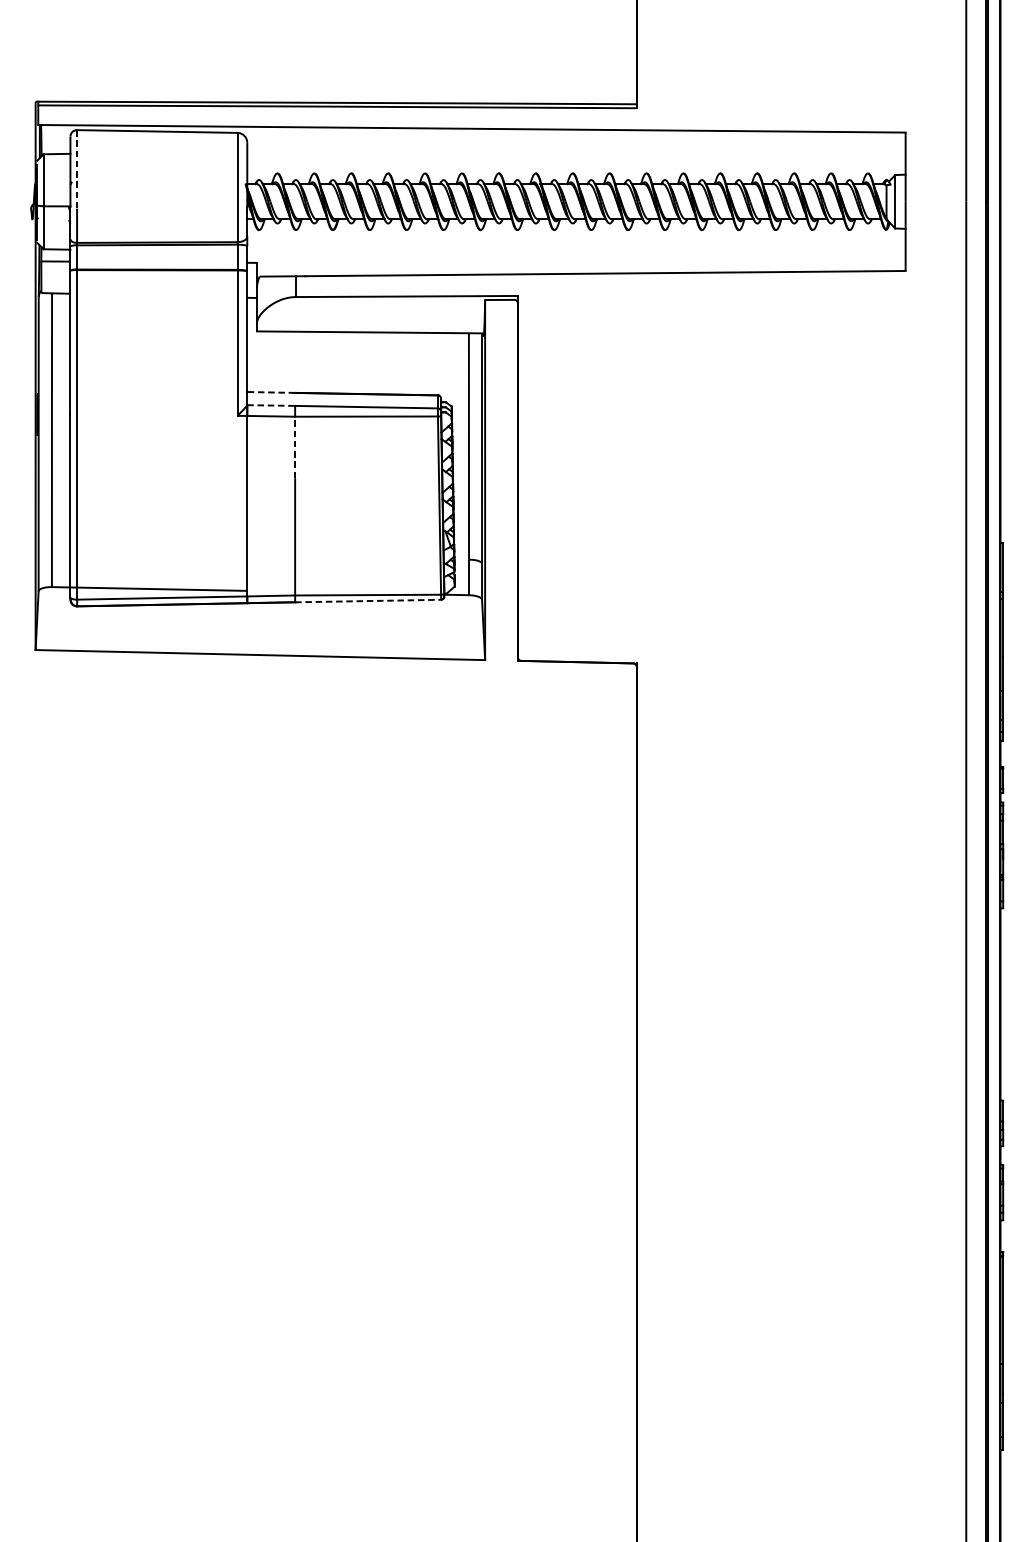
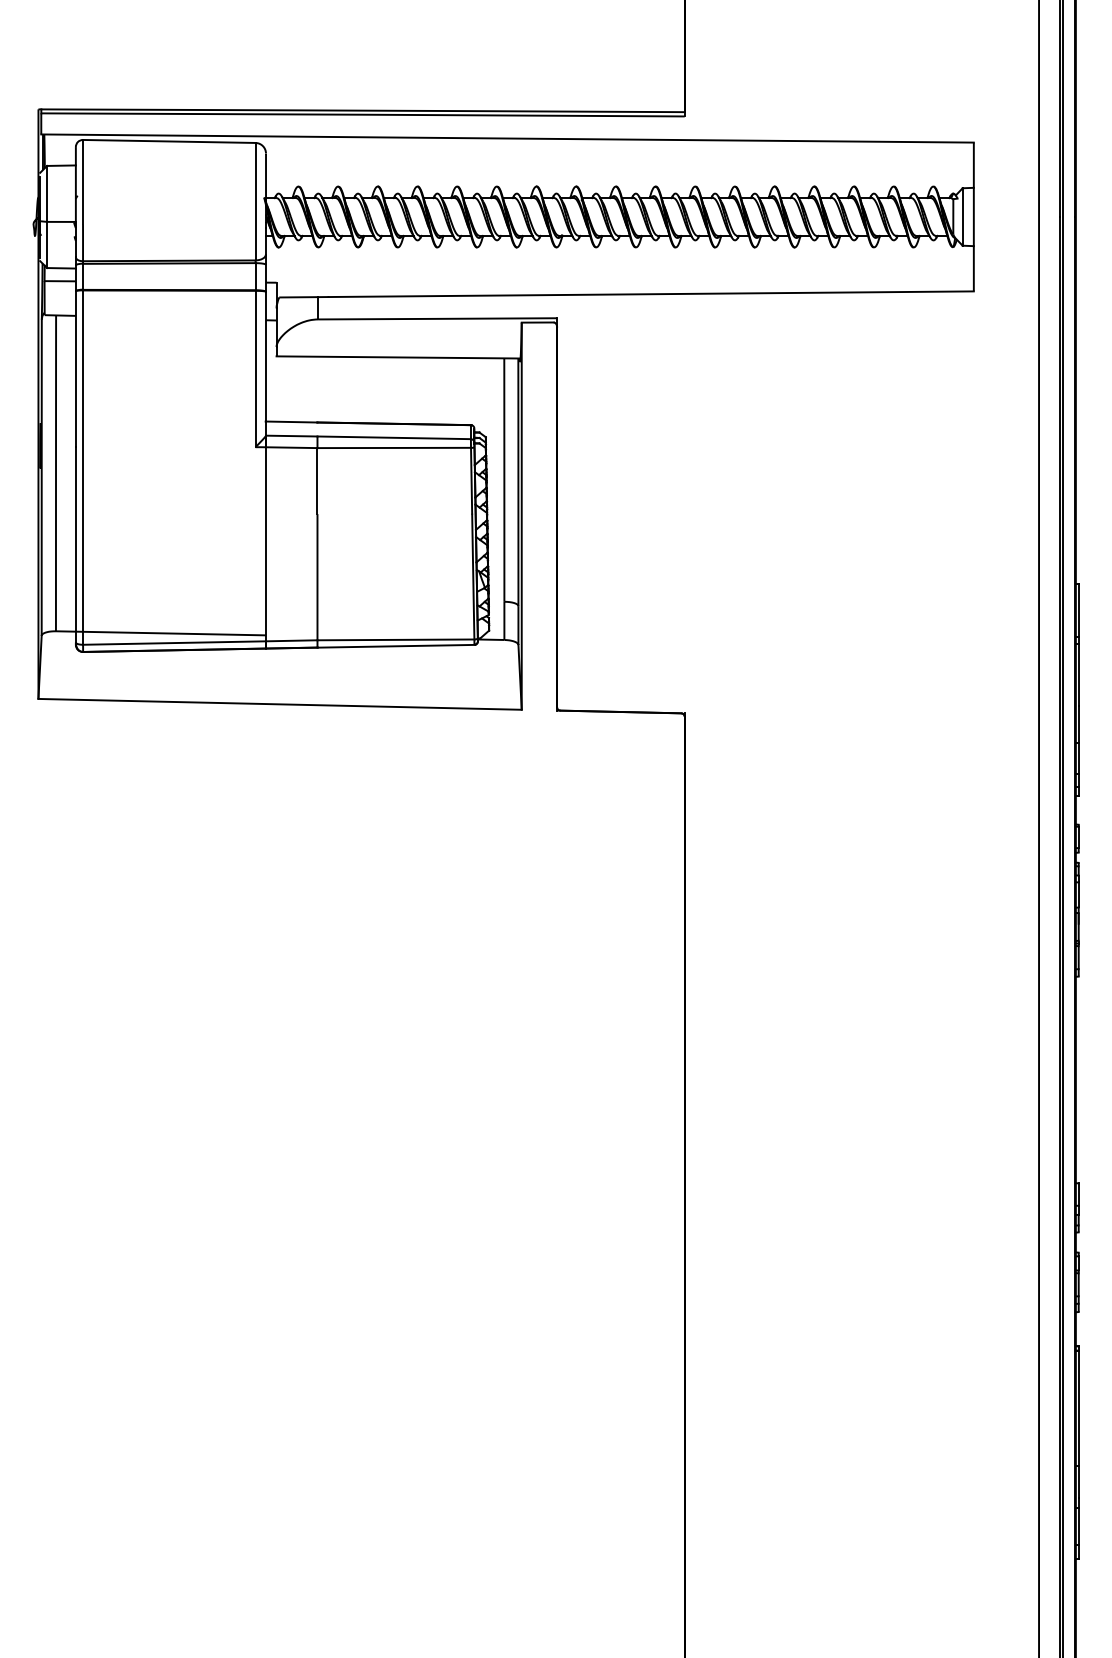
line: (77, 169) -> (83, 182), dashed -> solid
line: (270, 392) -> (291, 422), dashed -> solid
line: (270, 405) -> (291, 436), dashed -> solid
line: (295, 446) -> (317, 480), dashed -> solid
line: (368, 601) -> (396, 646), dashed -> solid

